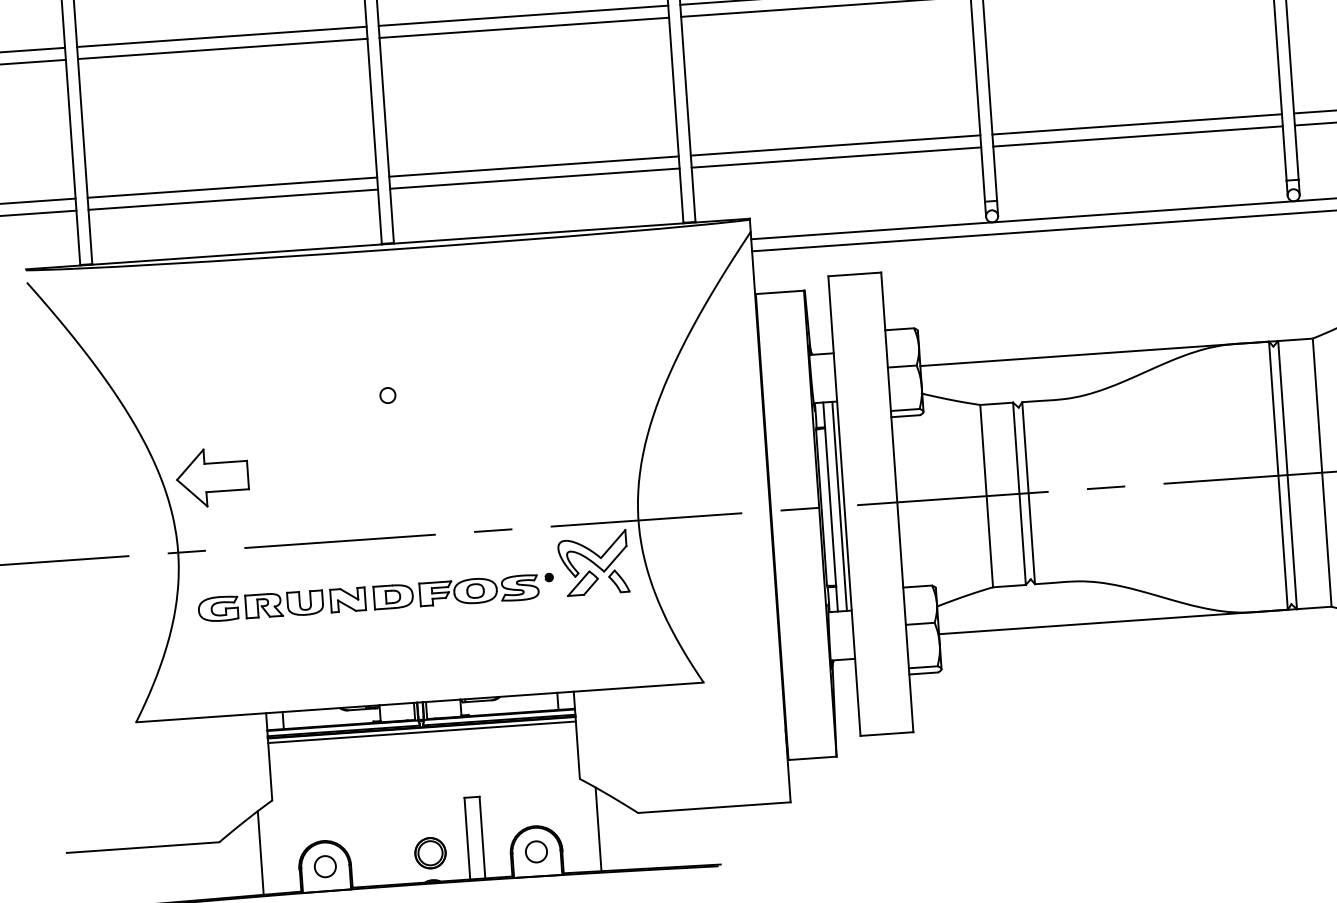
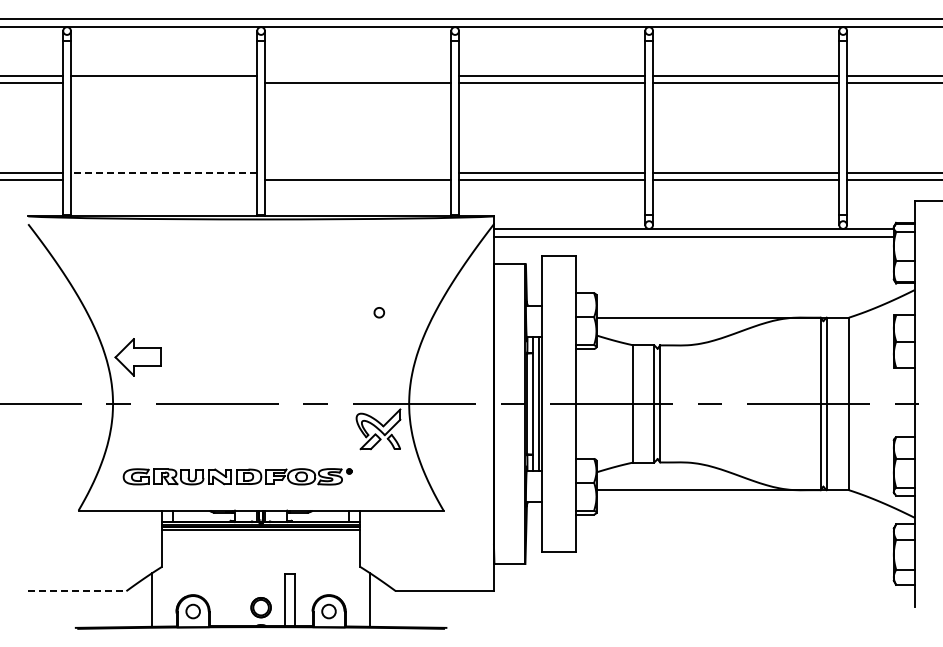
line: (522, 15) -> (357, 75), removed
line: (221, 49) -> (163, 83), removed
line: (533, 166) -> (357, 172), removed
line: (231, 187) -> (163, 172), solid -> dashed
line: (232, 199) -> (163, 180), removed
part: (388, 395) -> (379, 312), moved
part: (375, 597) -> (237, 476), moved
line: (143, 848) -> (77, 591), solid -> dashed

